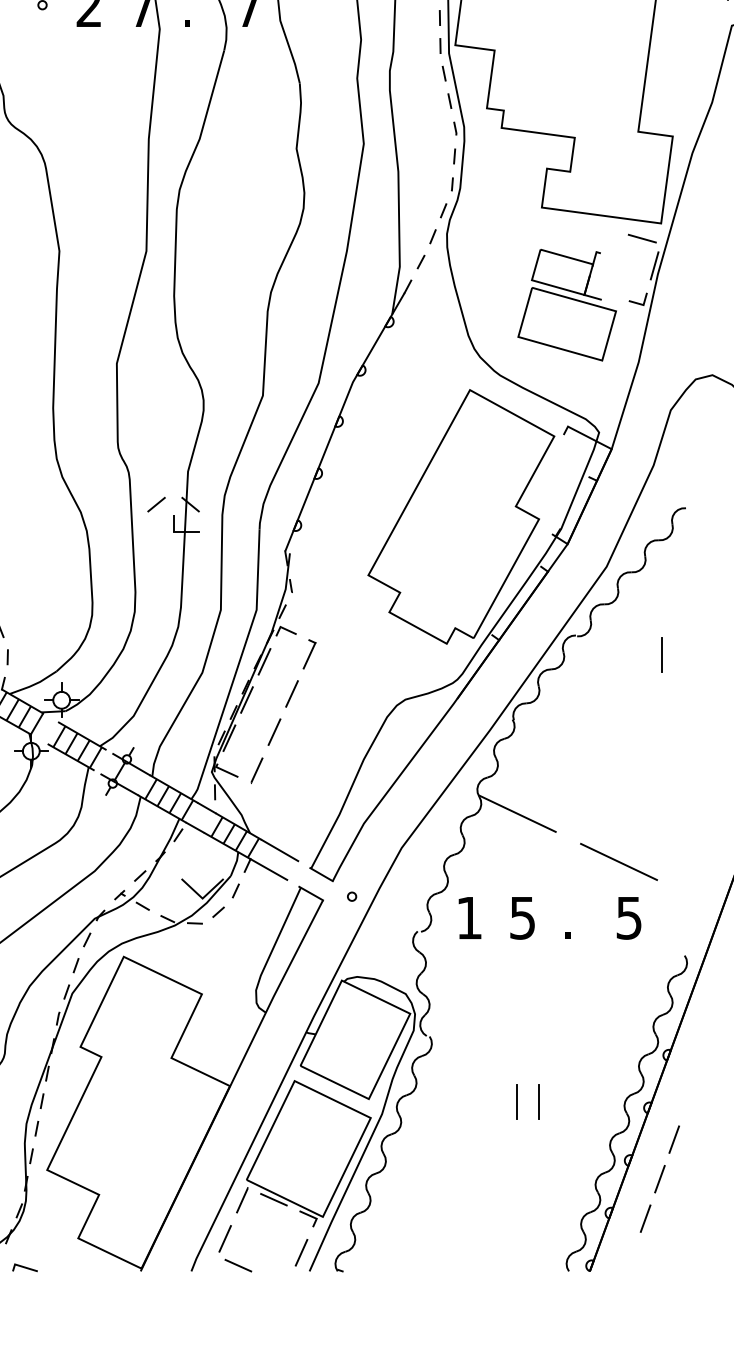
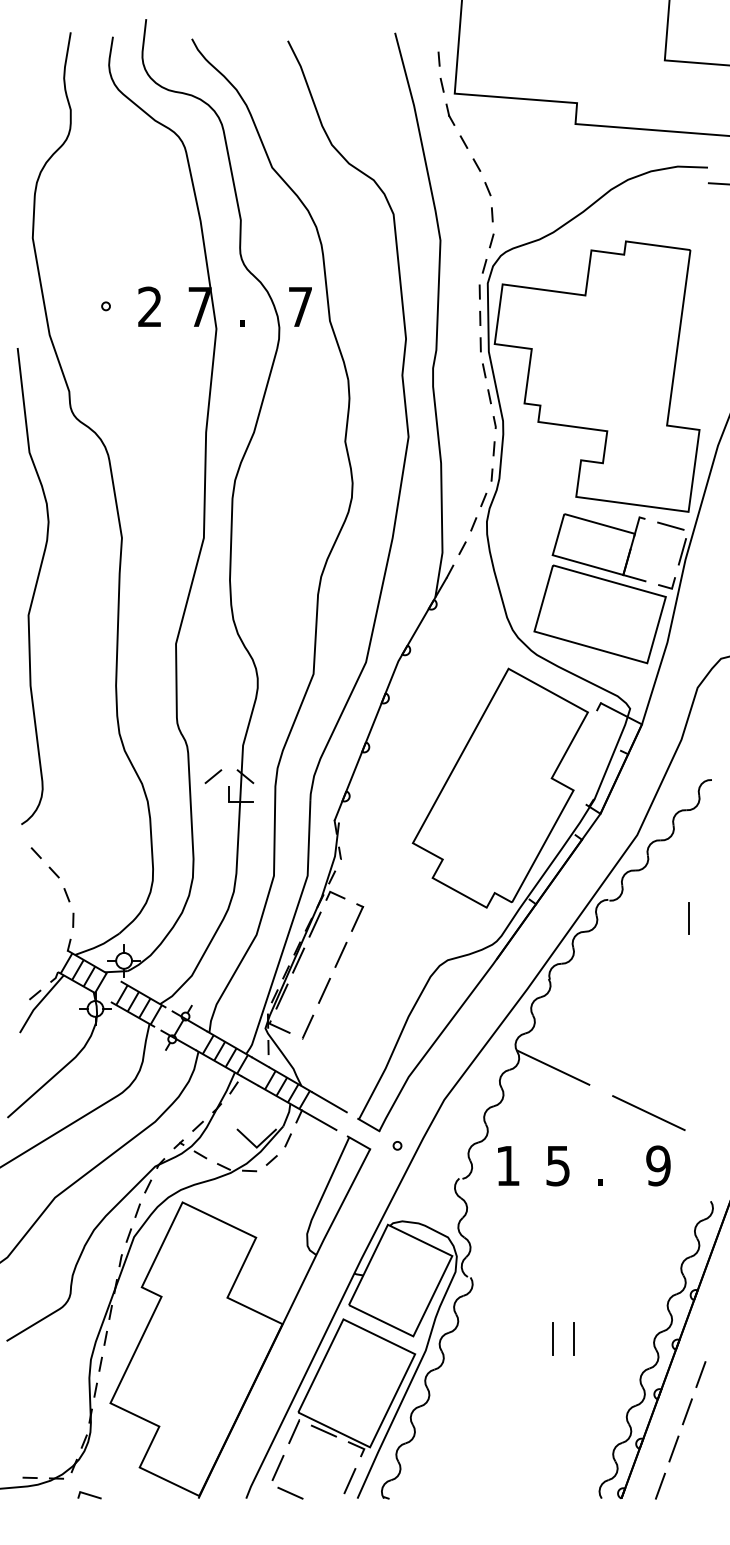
part: (566, 304) -> (599, 588), size x1.43
text: (629, 917) -> (658, 1165), 5 -> 9
line: (630, 1257) -> (659, 1485), added

